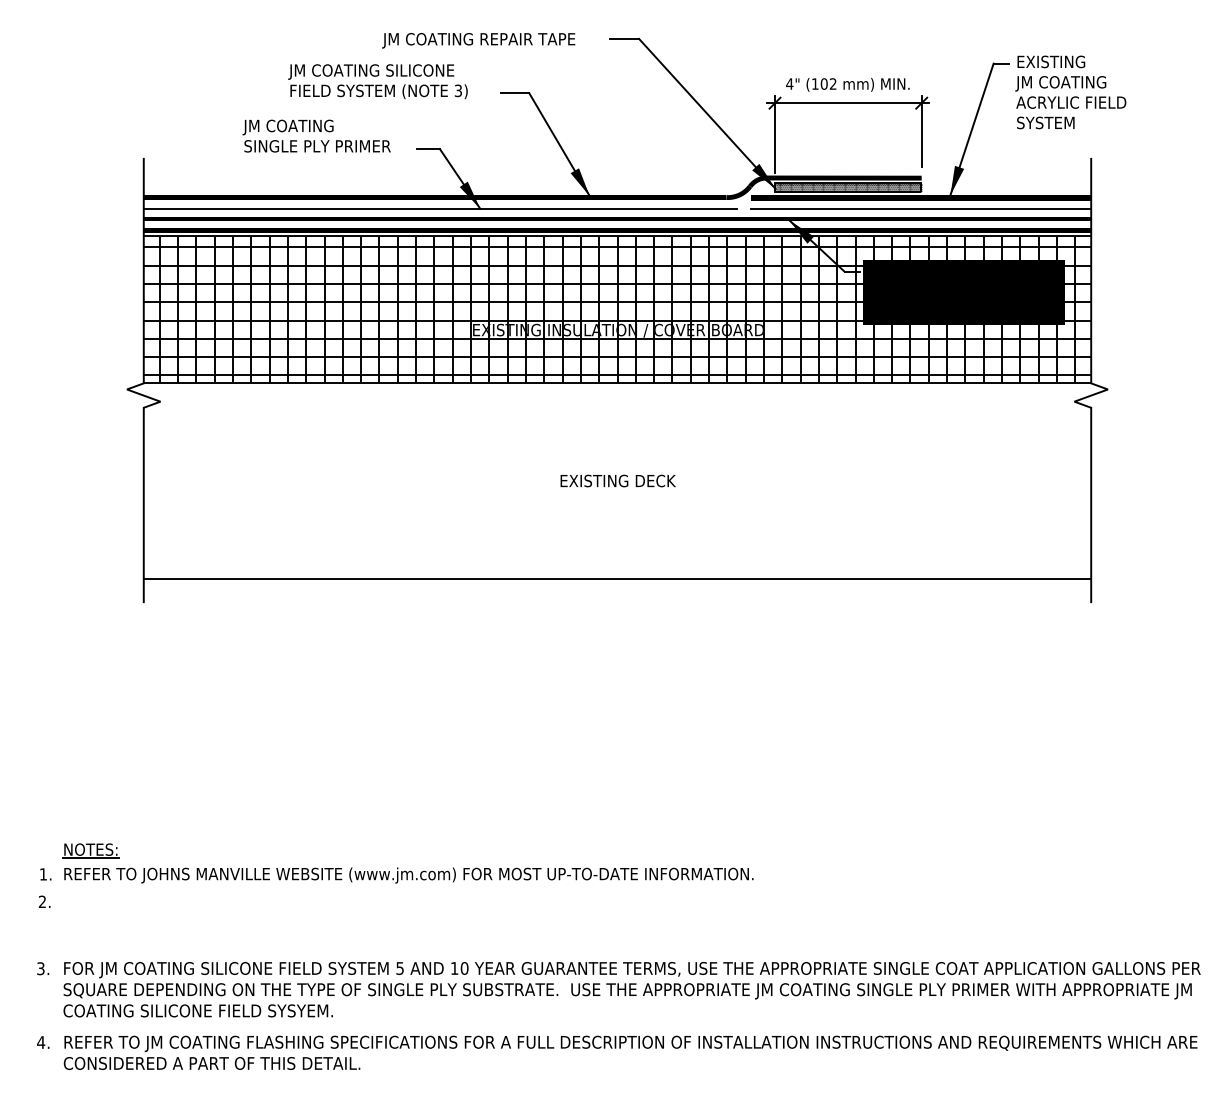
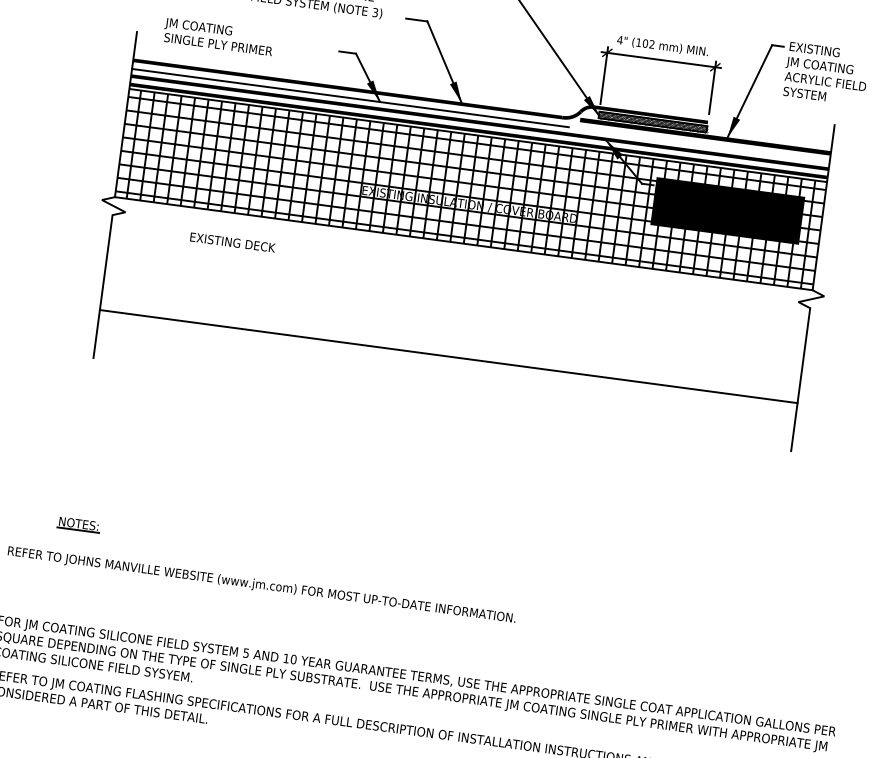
text: (316, 135) -> (218, 36), moved
line: (920, 209) -> (704, 145), removed
text: (617, 480) -> (232, 242), moved
line: (617, 578) -> (448, 356), moved
part: (90, 850) -> (78, 524), moved

